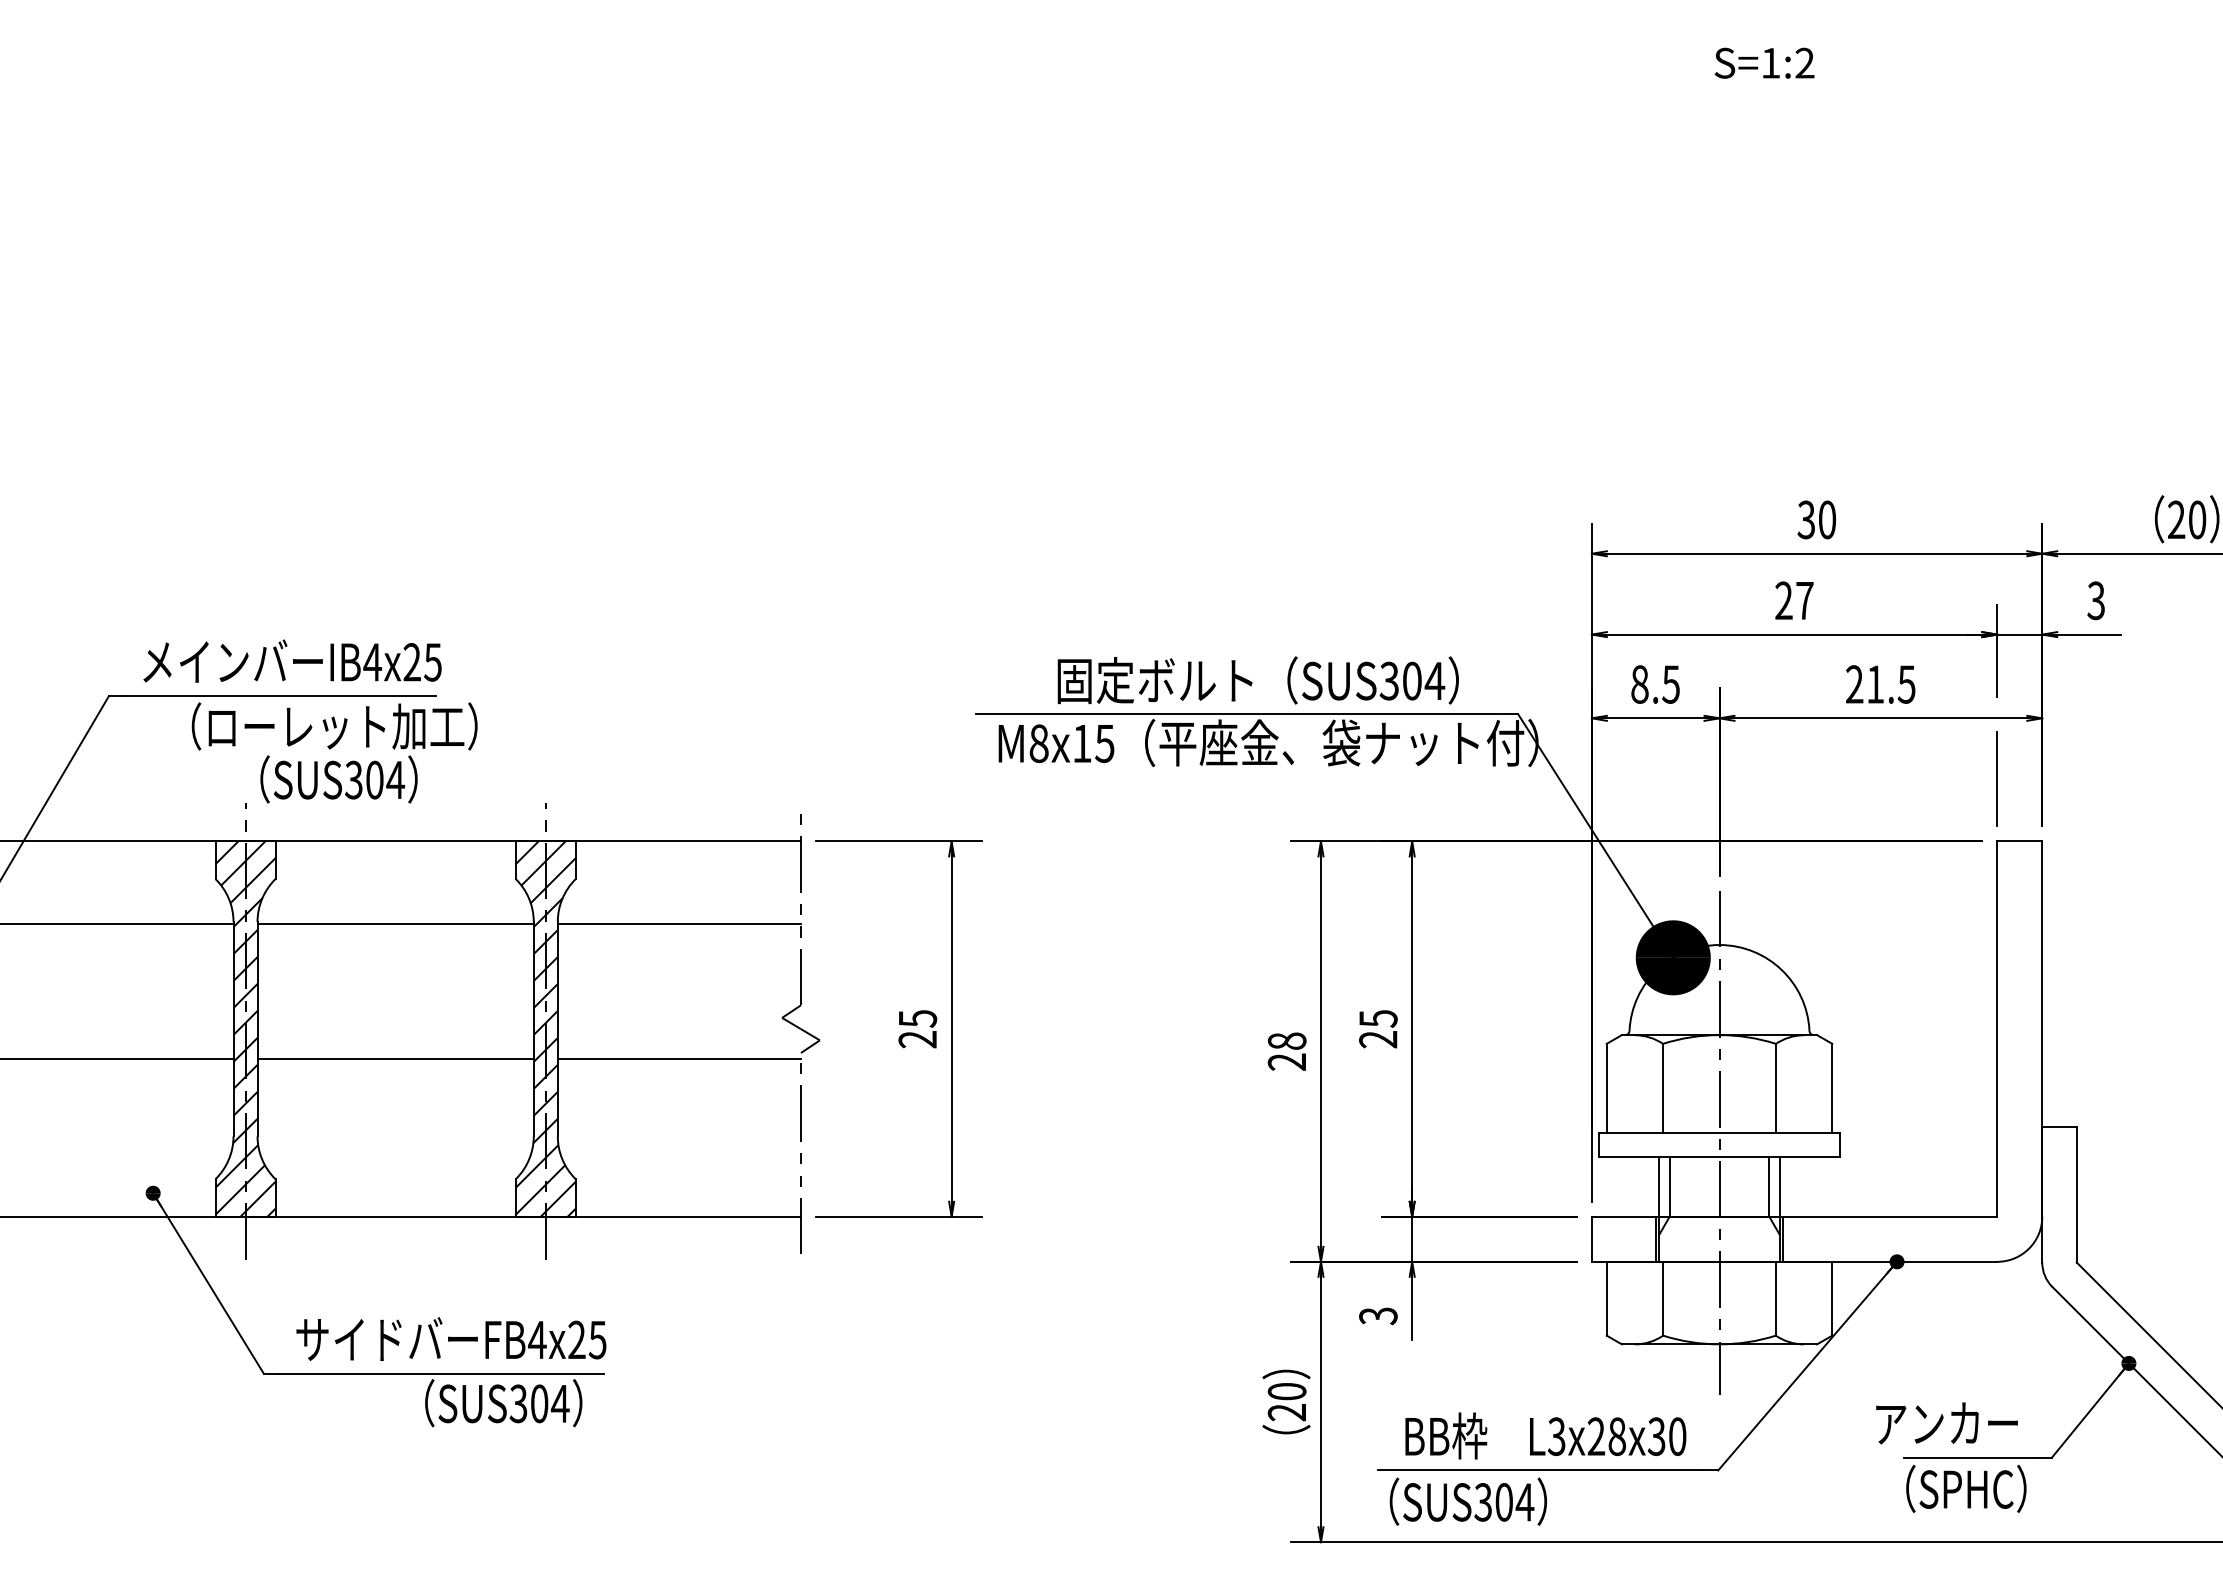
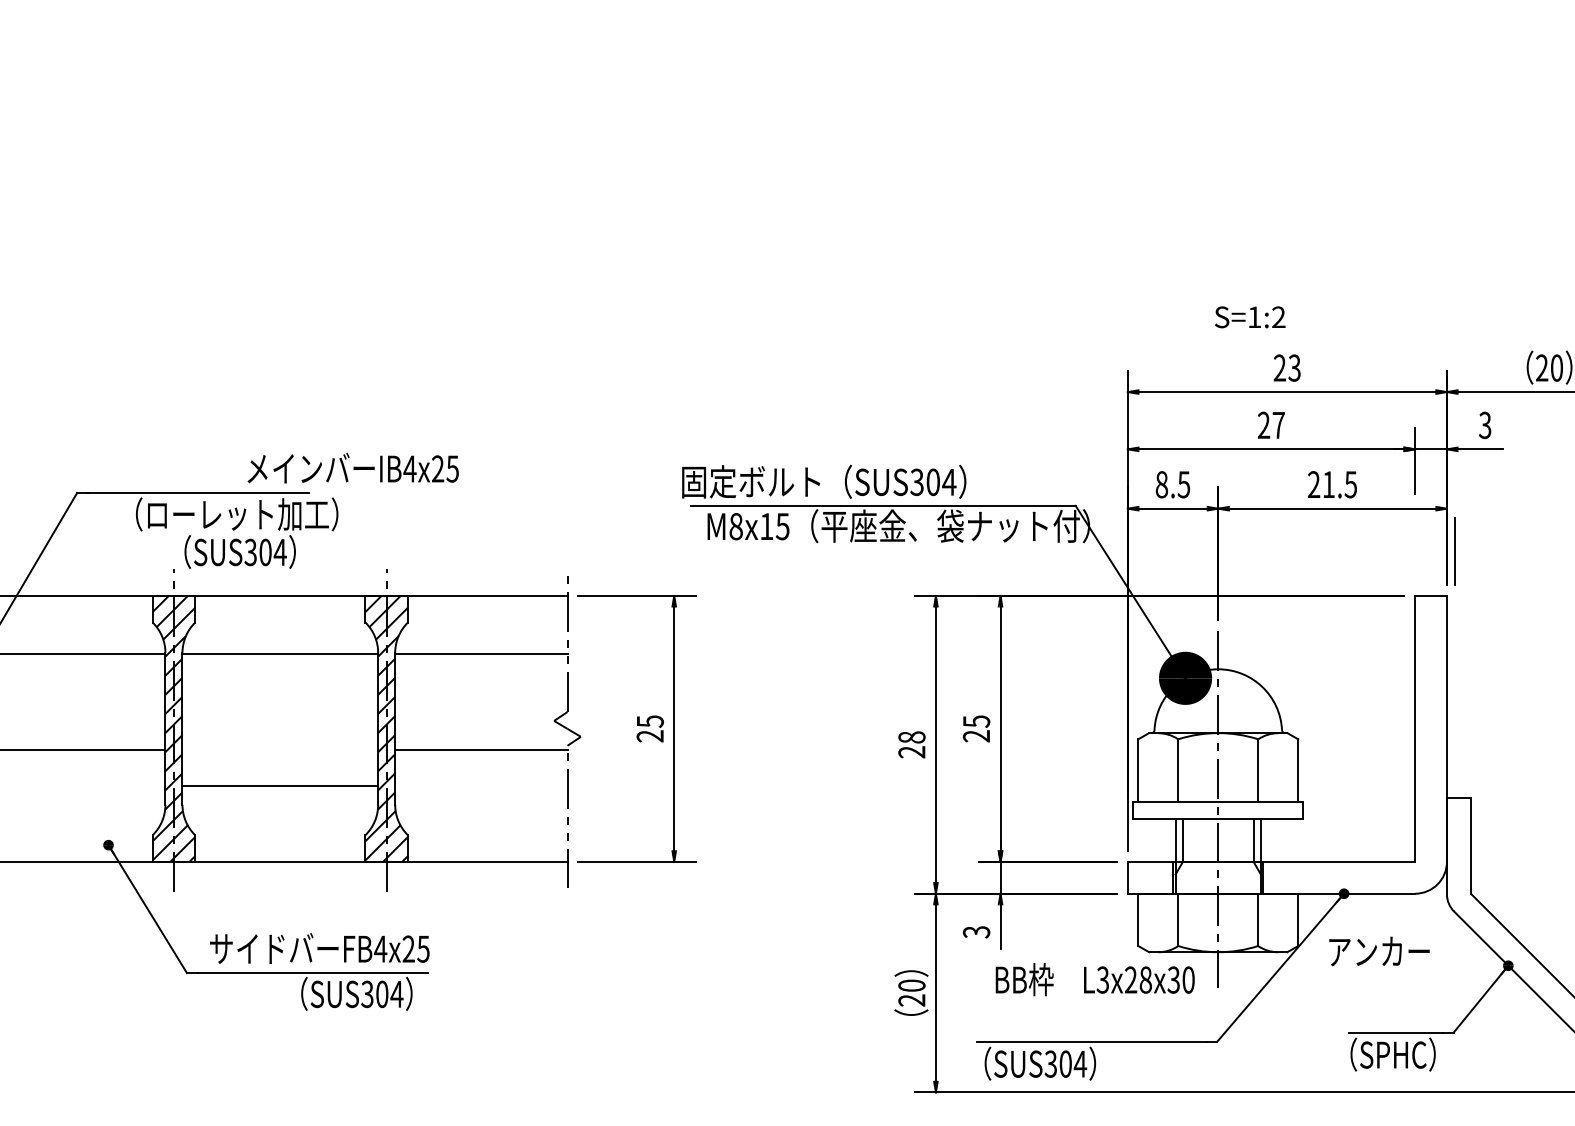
text: (1764, 62) -> (1250, 316), moved
text: (1816, 519) -> (1286, 367), 30 -> 23
text: (292, 660) -> (353, 467), moved
text: (1257, 680) -> (823, 481), moved
line: (1996, 778) -> (1454, 551), moved
line: (395, 1059) -> (280, 785), moved
text: (1946, 1423) -> (1379, 951), moved
text: (1545, 1435) -> (1094, 979), moved

